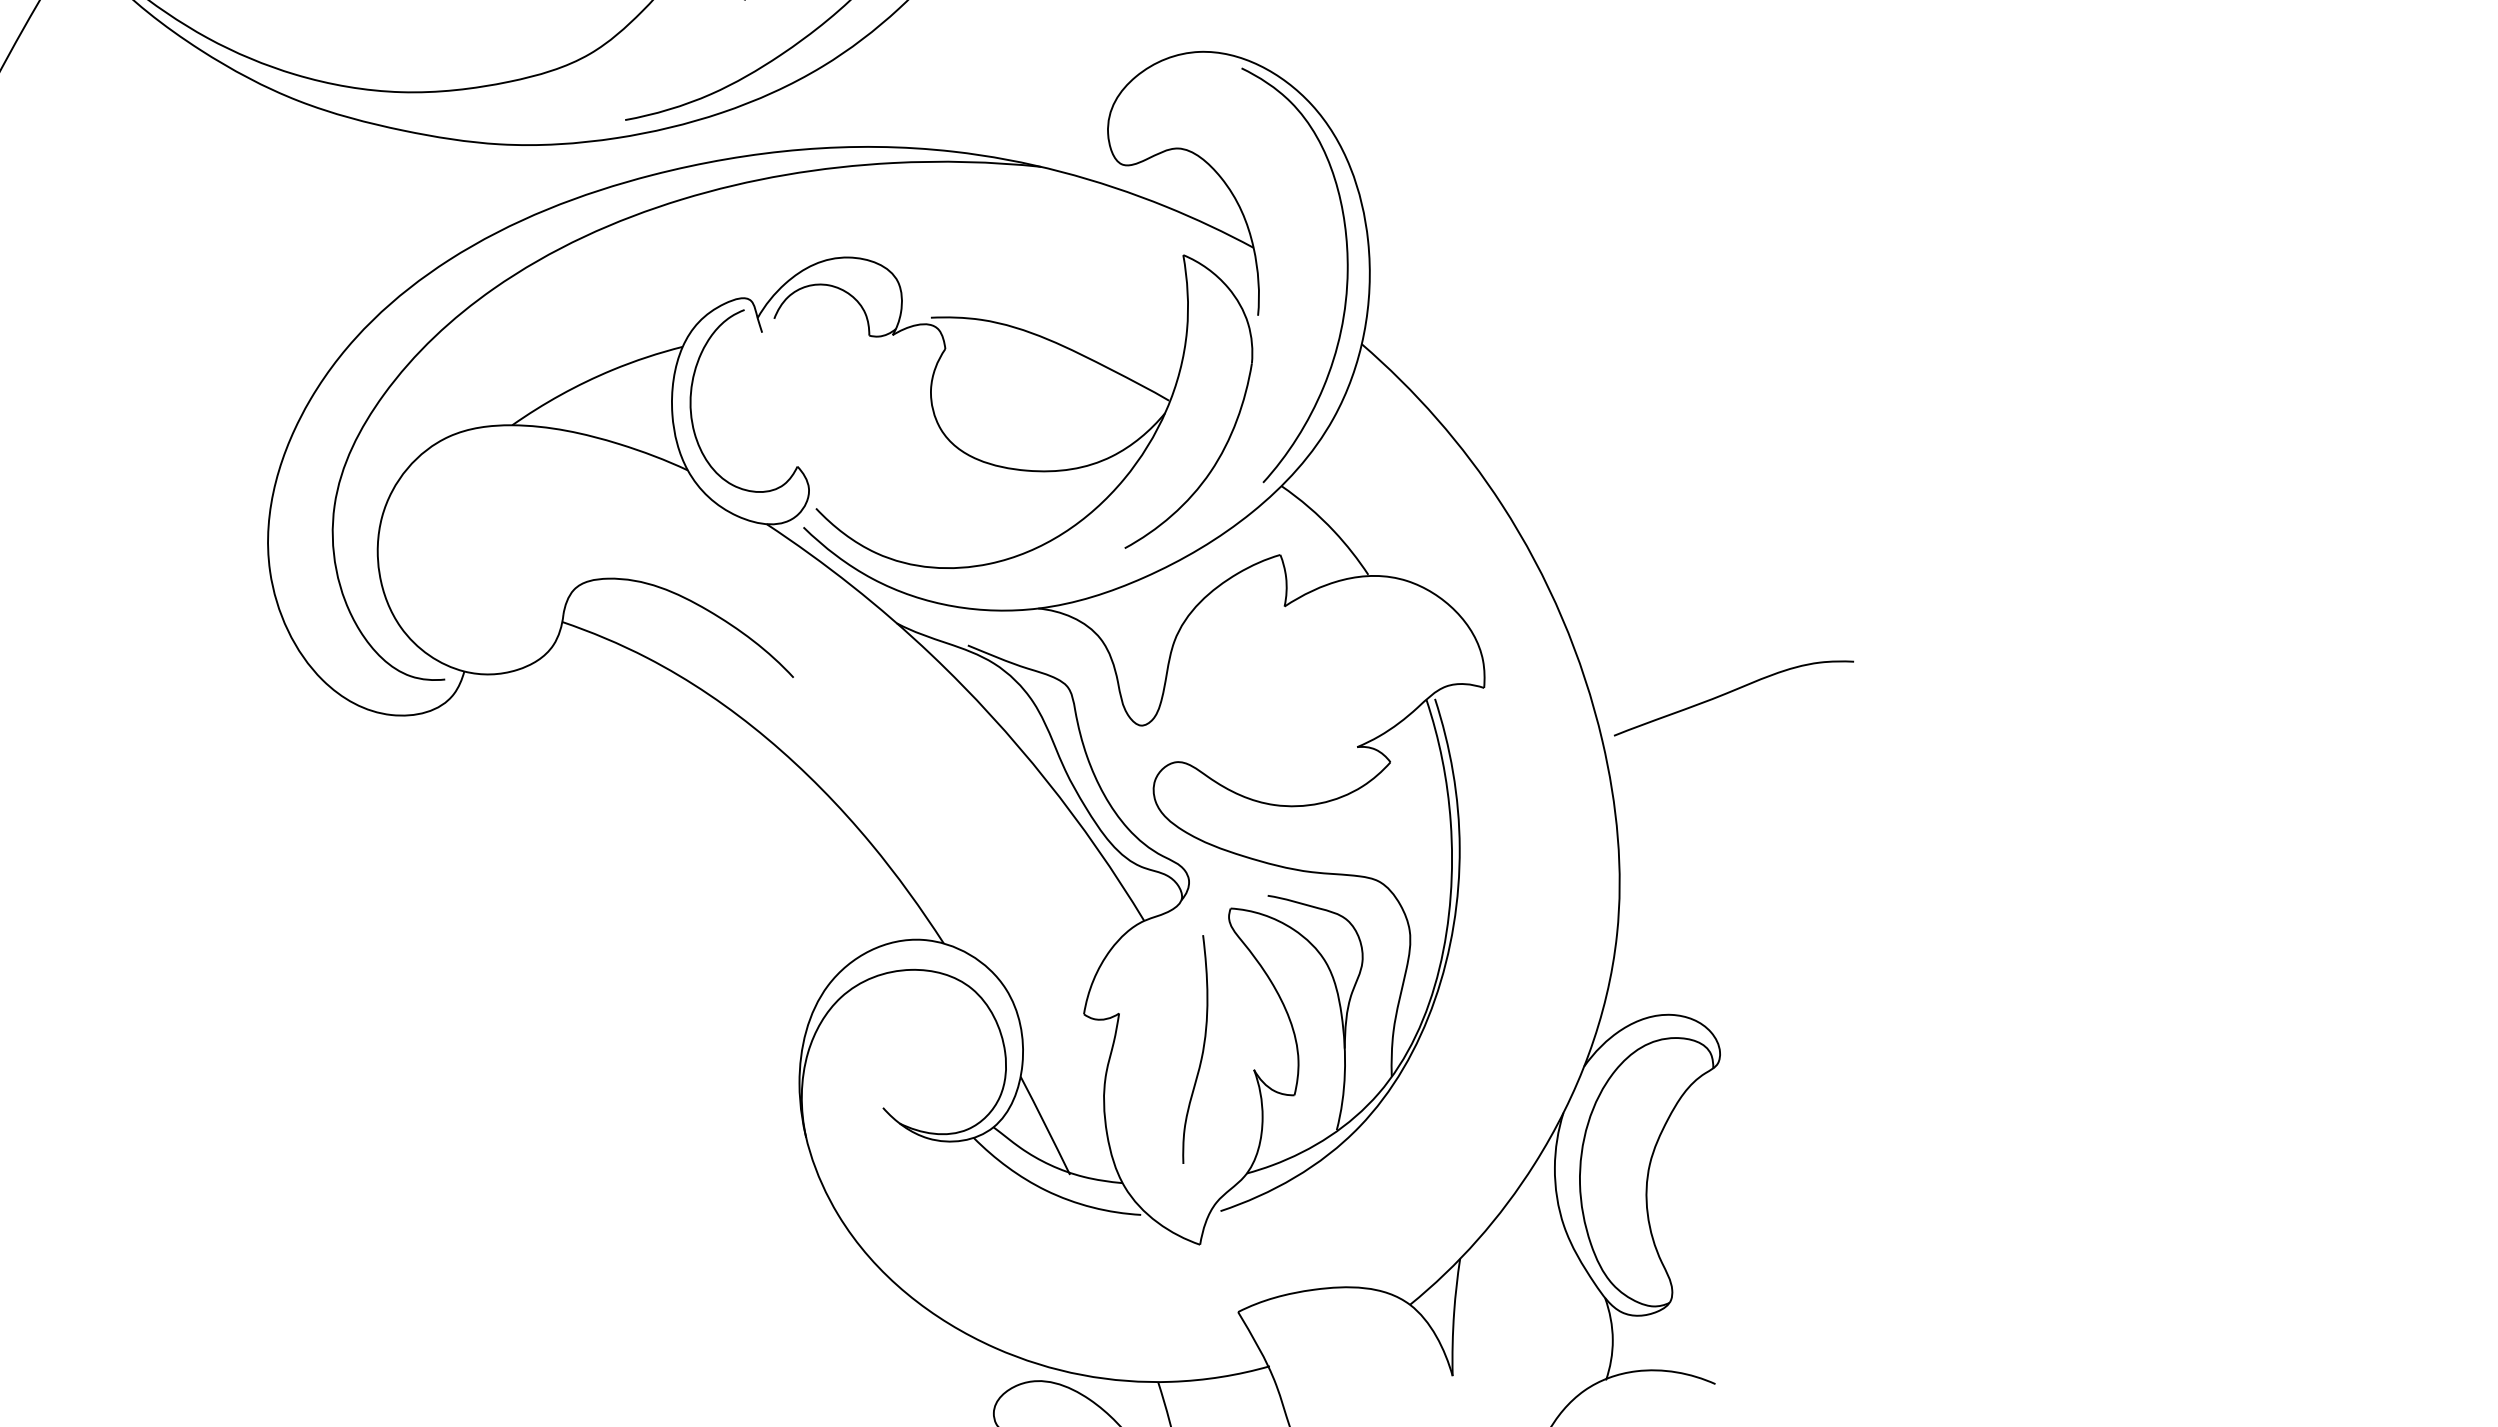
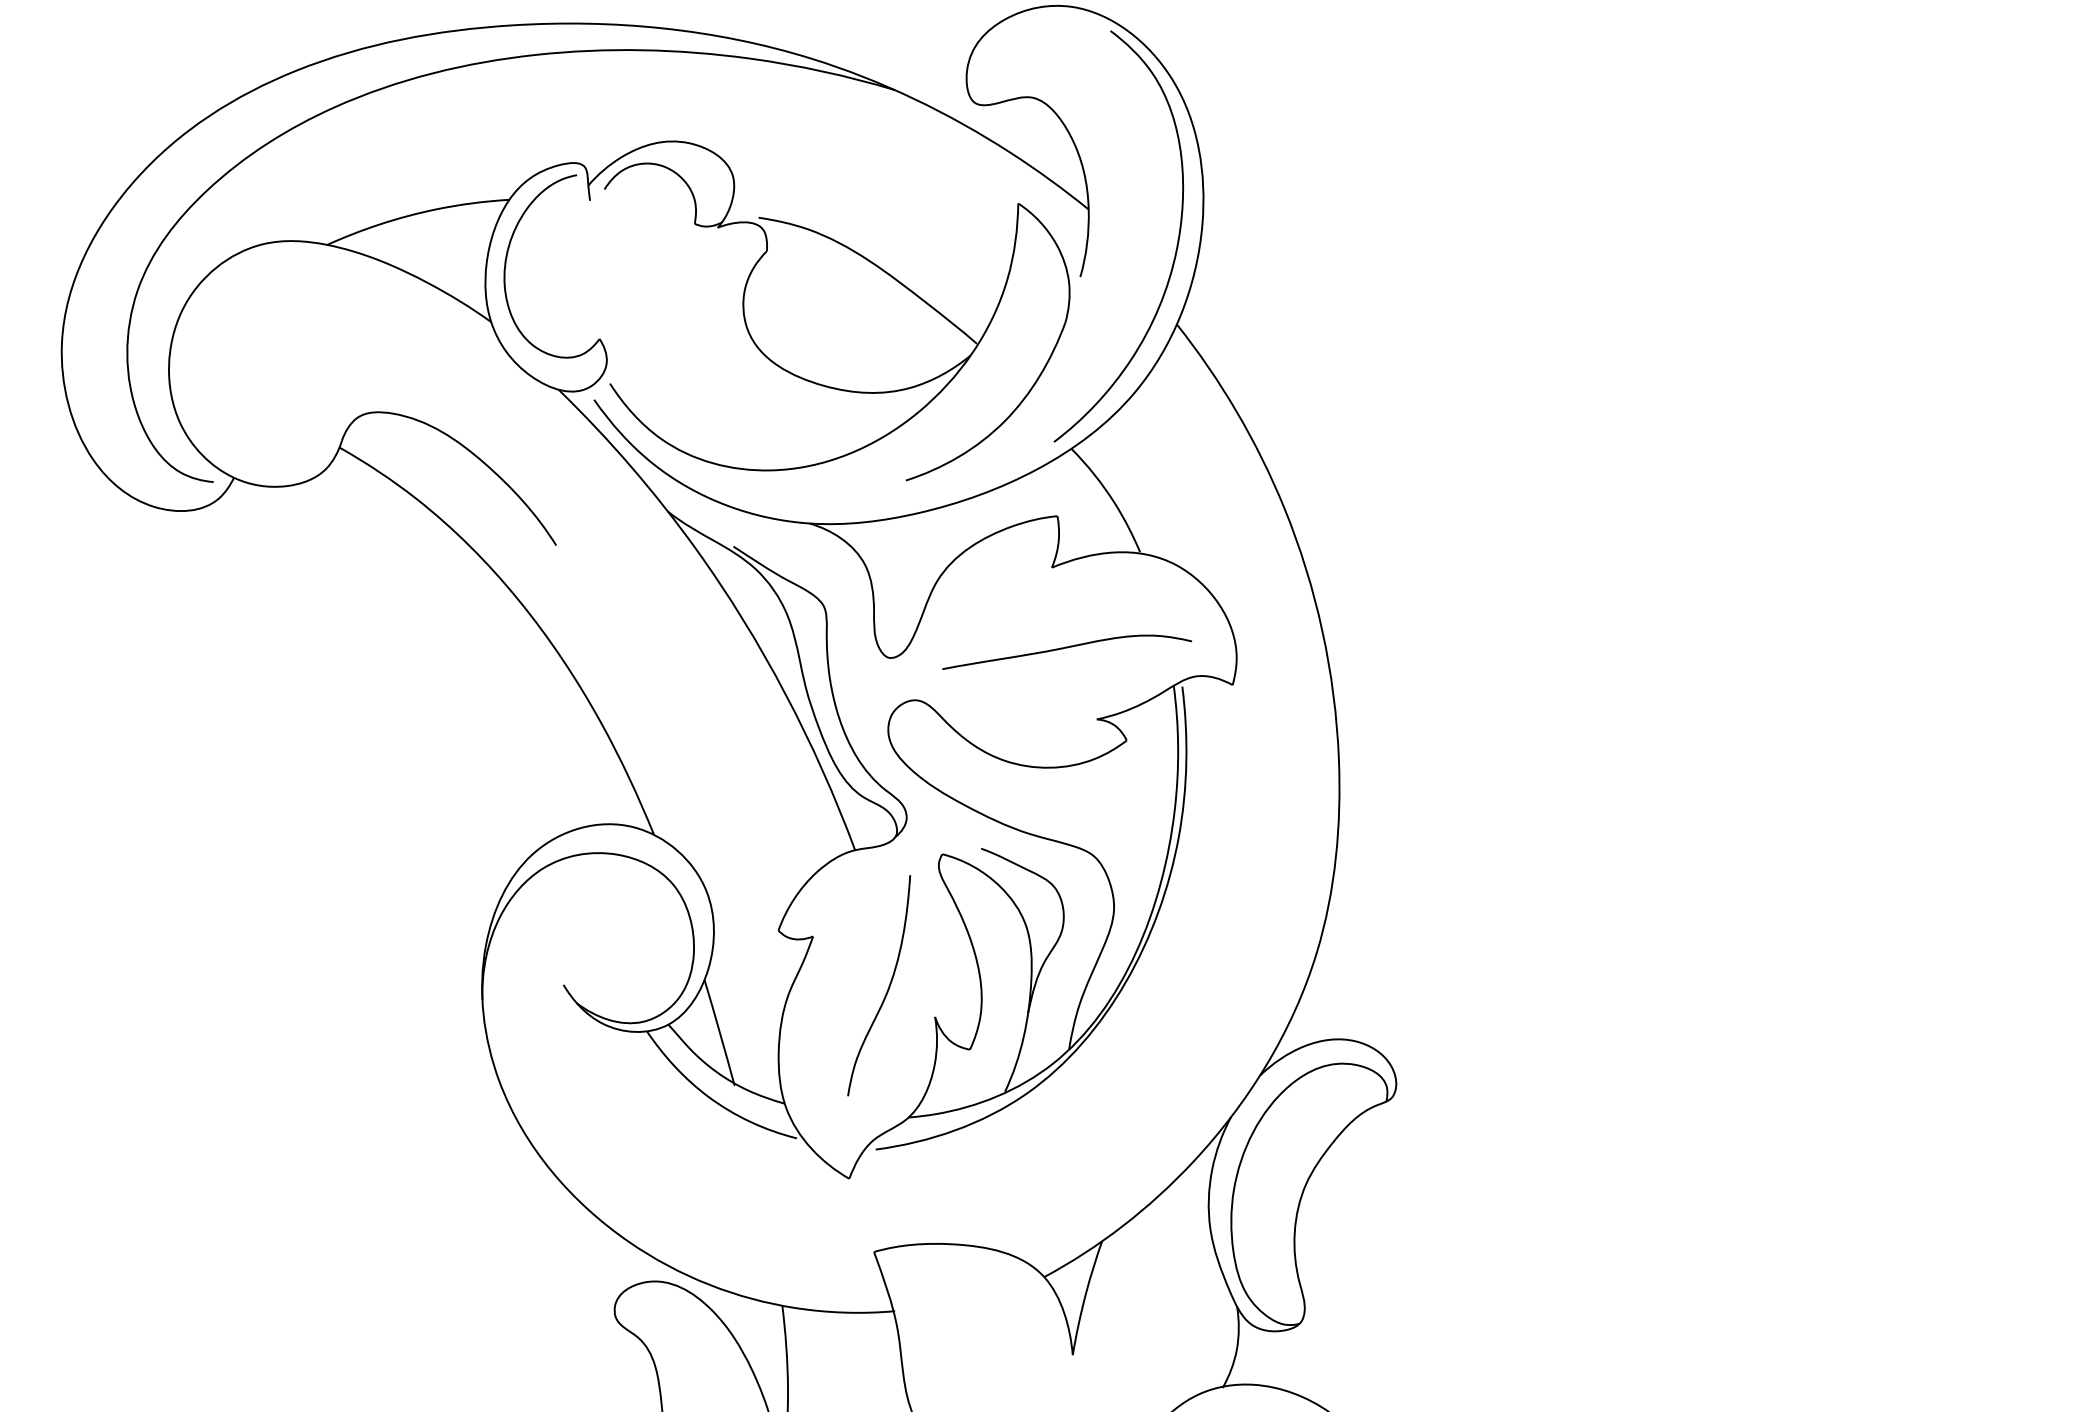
curve: (1731, 692) -> (1065, 648), moved

